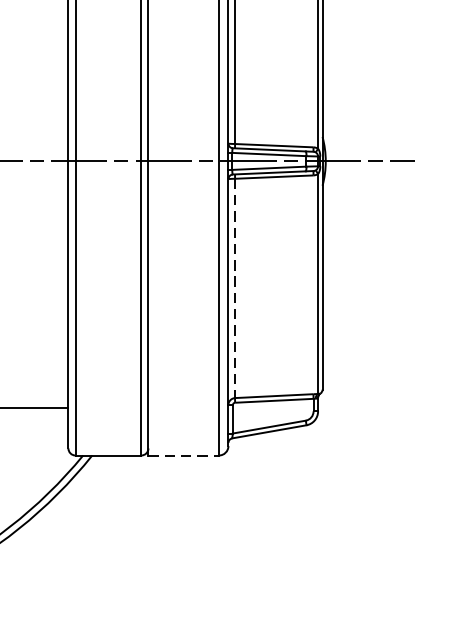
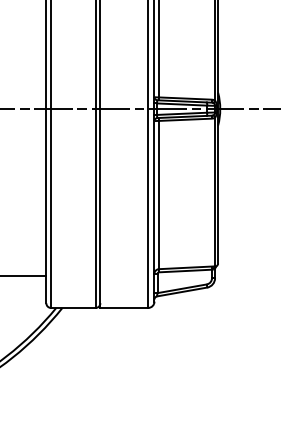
line: (235, 289) -> (159, 195), dashed -> solid
line: (184, 456) -> (124, 308), dashed -> solid

